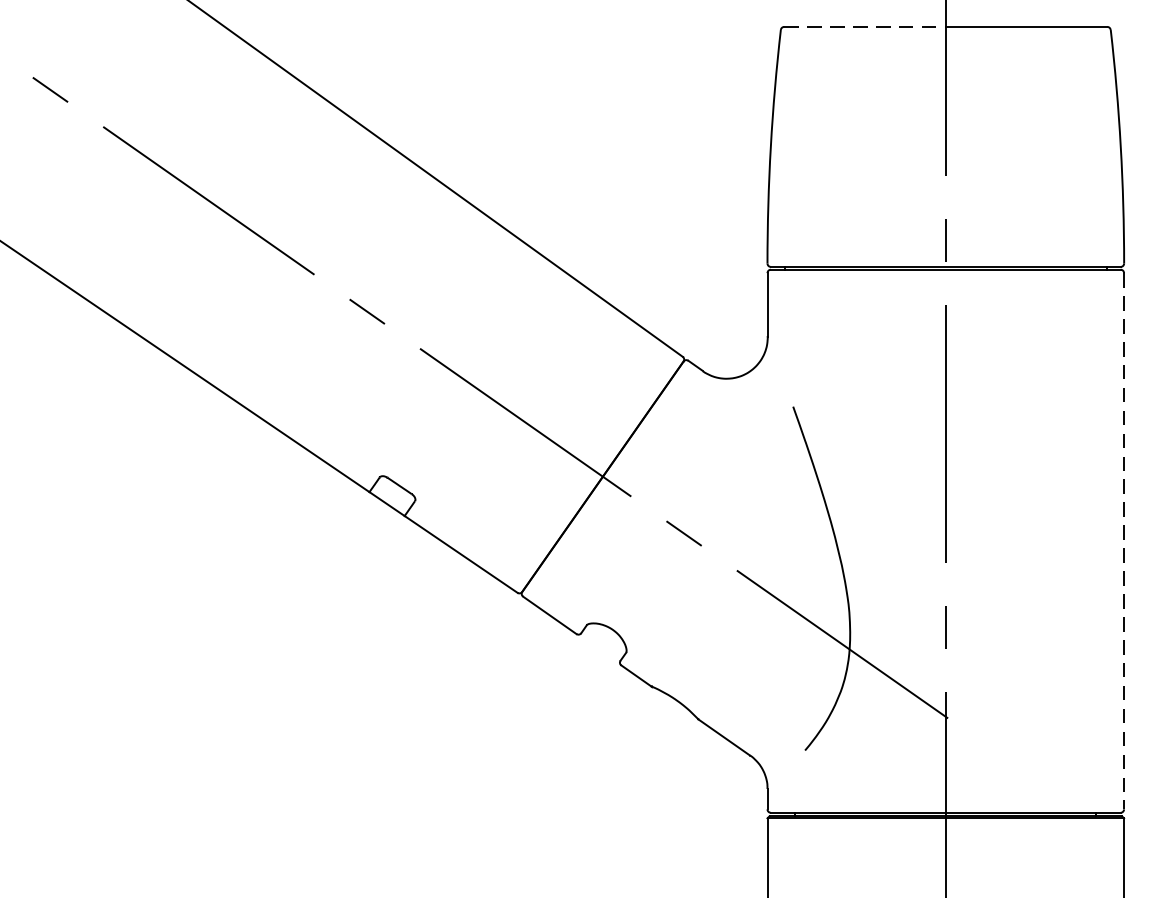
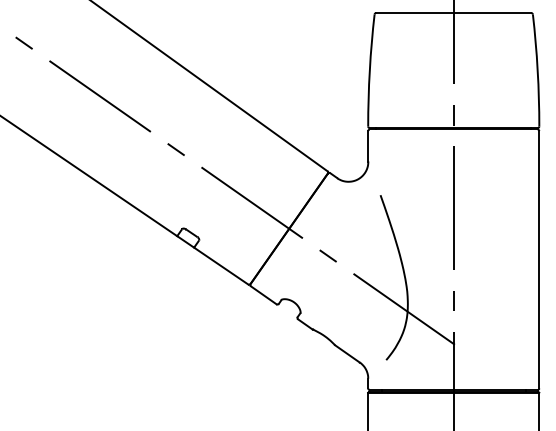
line: (863, 25) -> (414, 12), dashed -> solid
line: (1124, 540) -> (539, 259), dashed -> solid

